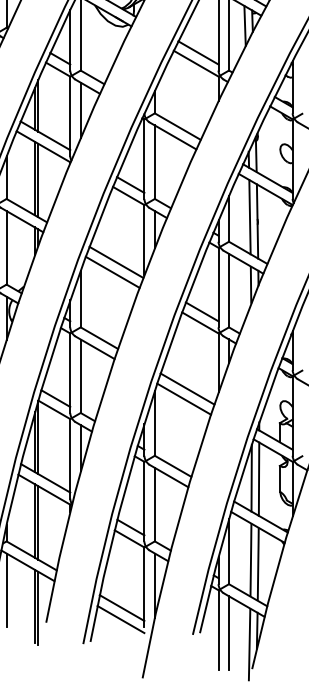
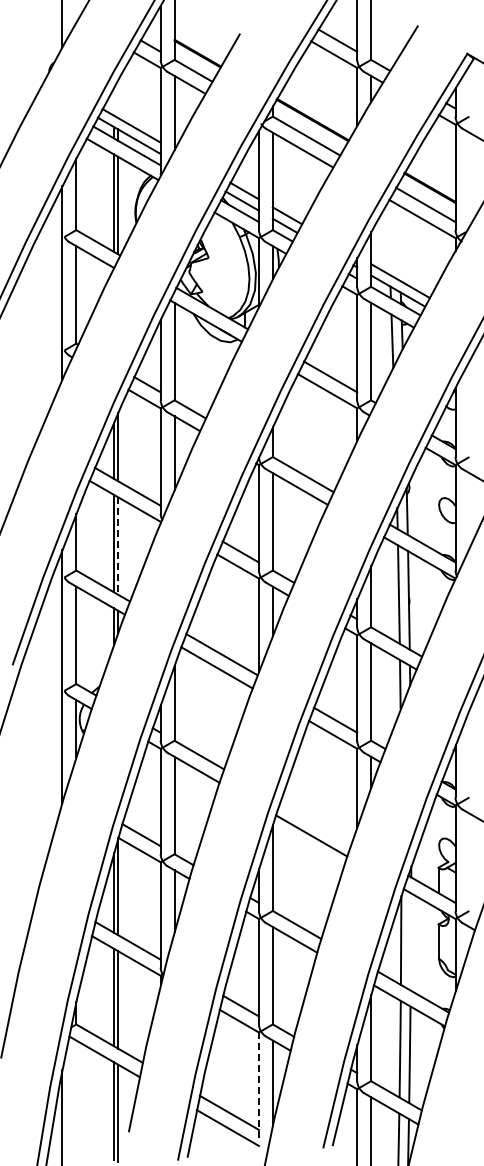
line: (38, 180) -> (118, 546), solid -> dashed
line: (187, 389) -> (315, 822), removed
line: (258, 478) -> (410, 941), removed
line: (144, 587) -> (258, 1085), solid -> dashed
line: (6, 589) -> (76, 1088), removed

